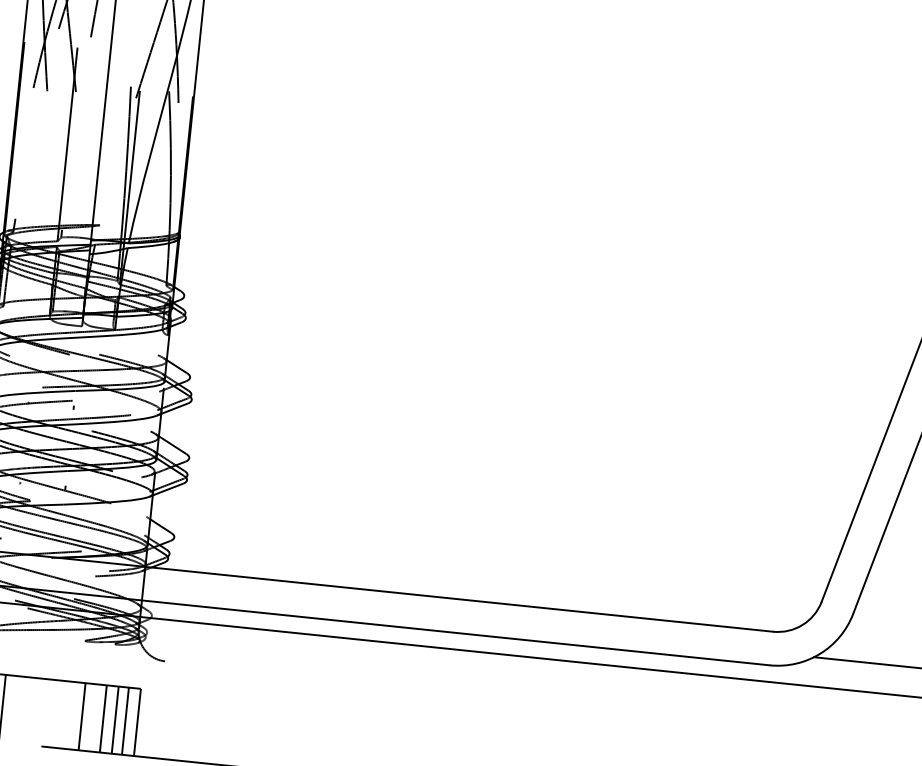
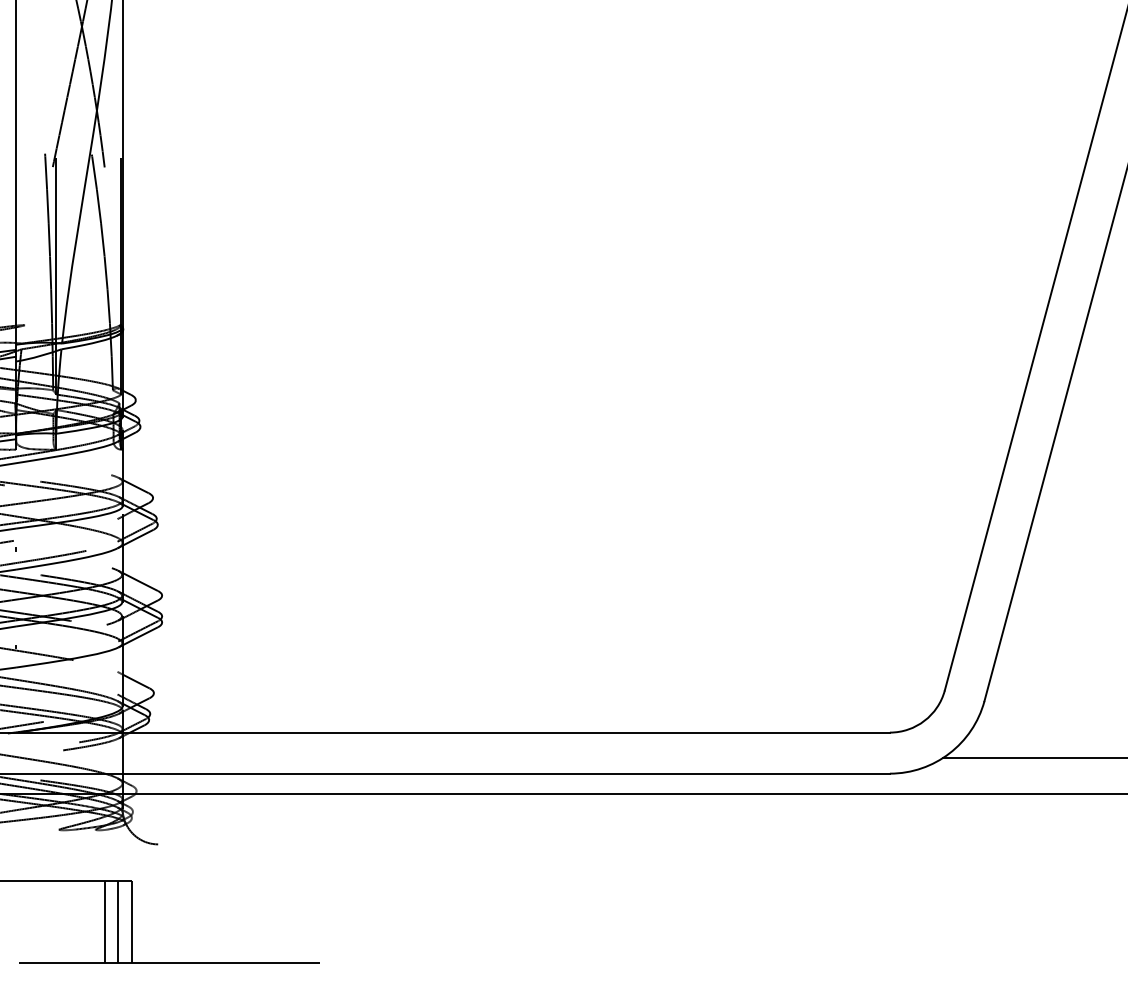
line: (81, 716) -> (64, 921), removed
line: (103, 718) -> (90, 921), removed

